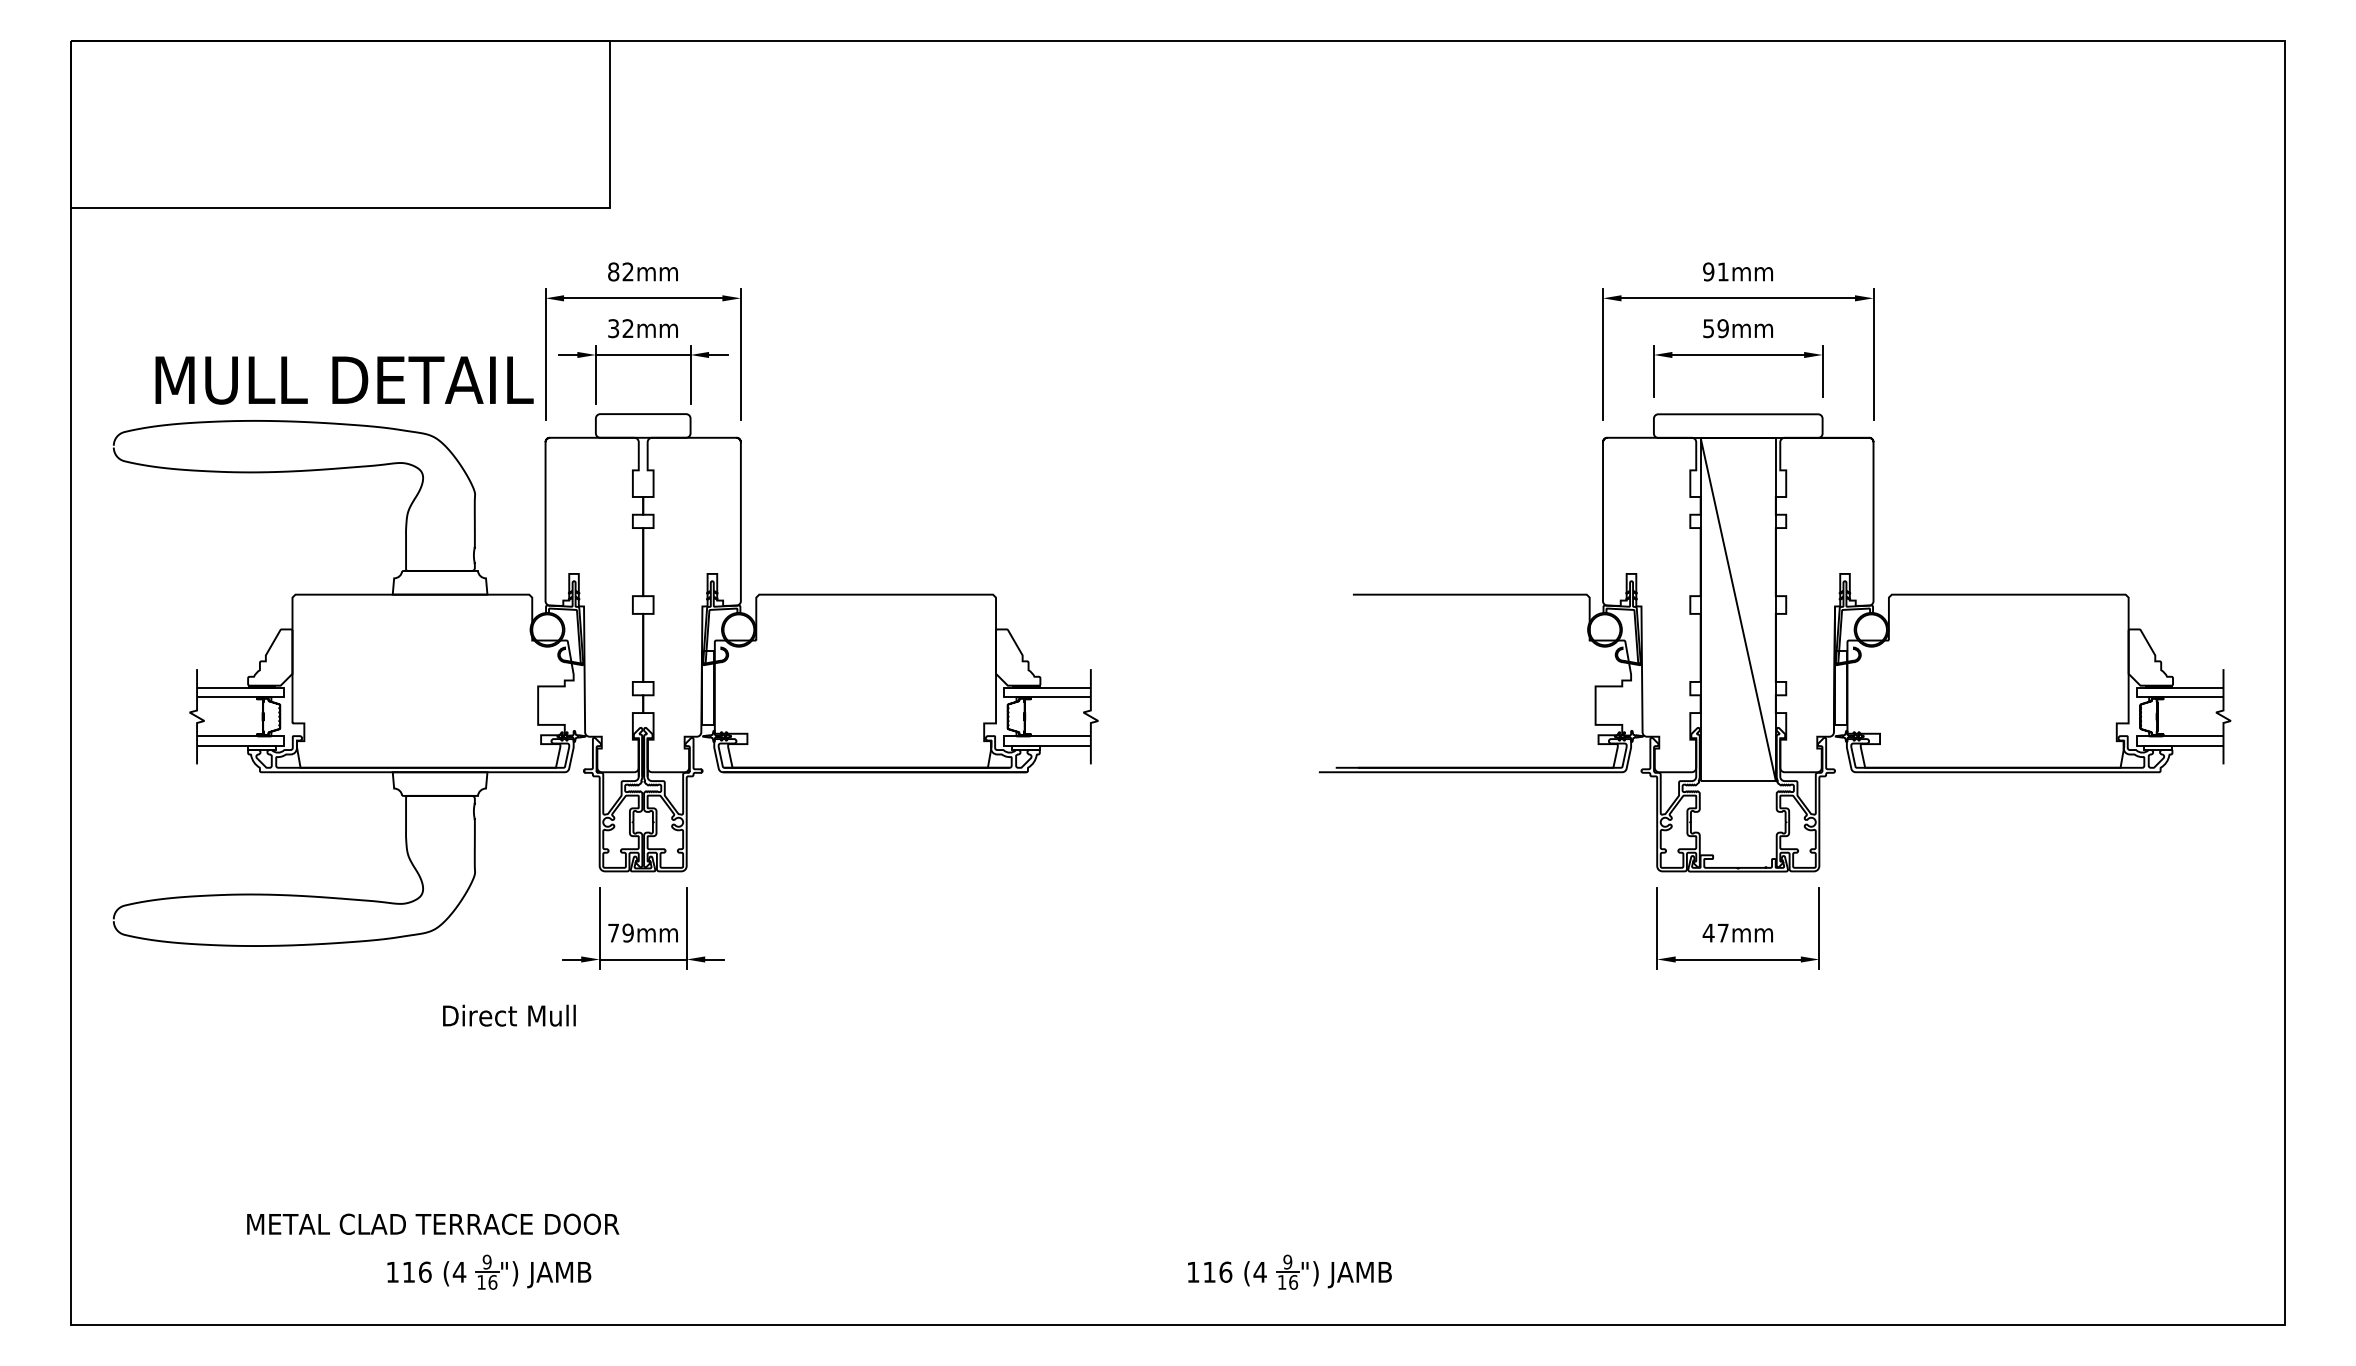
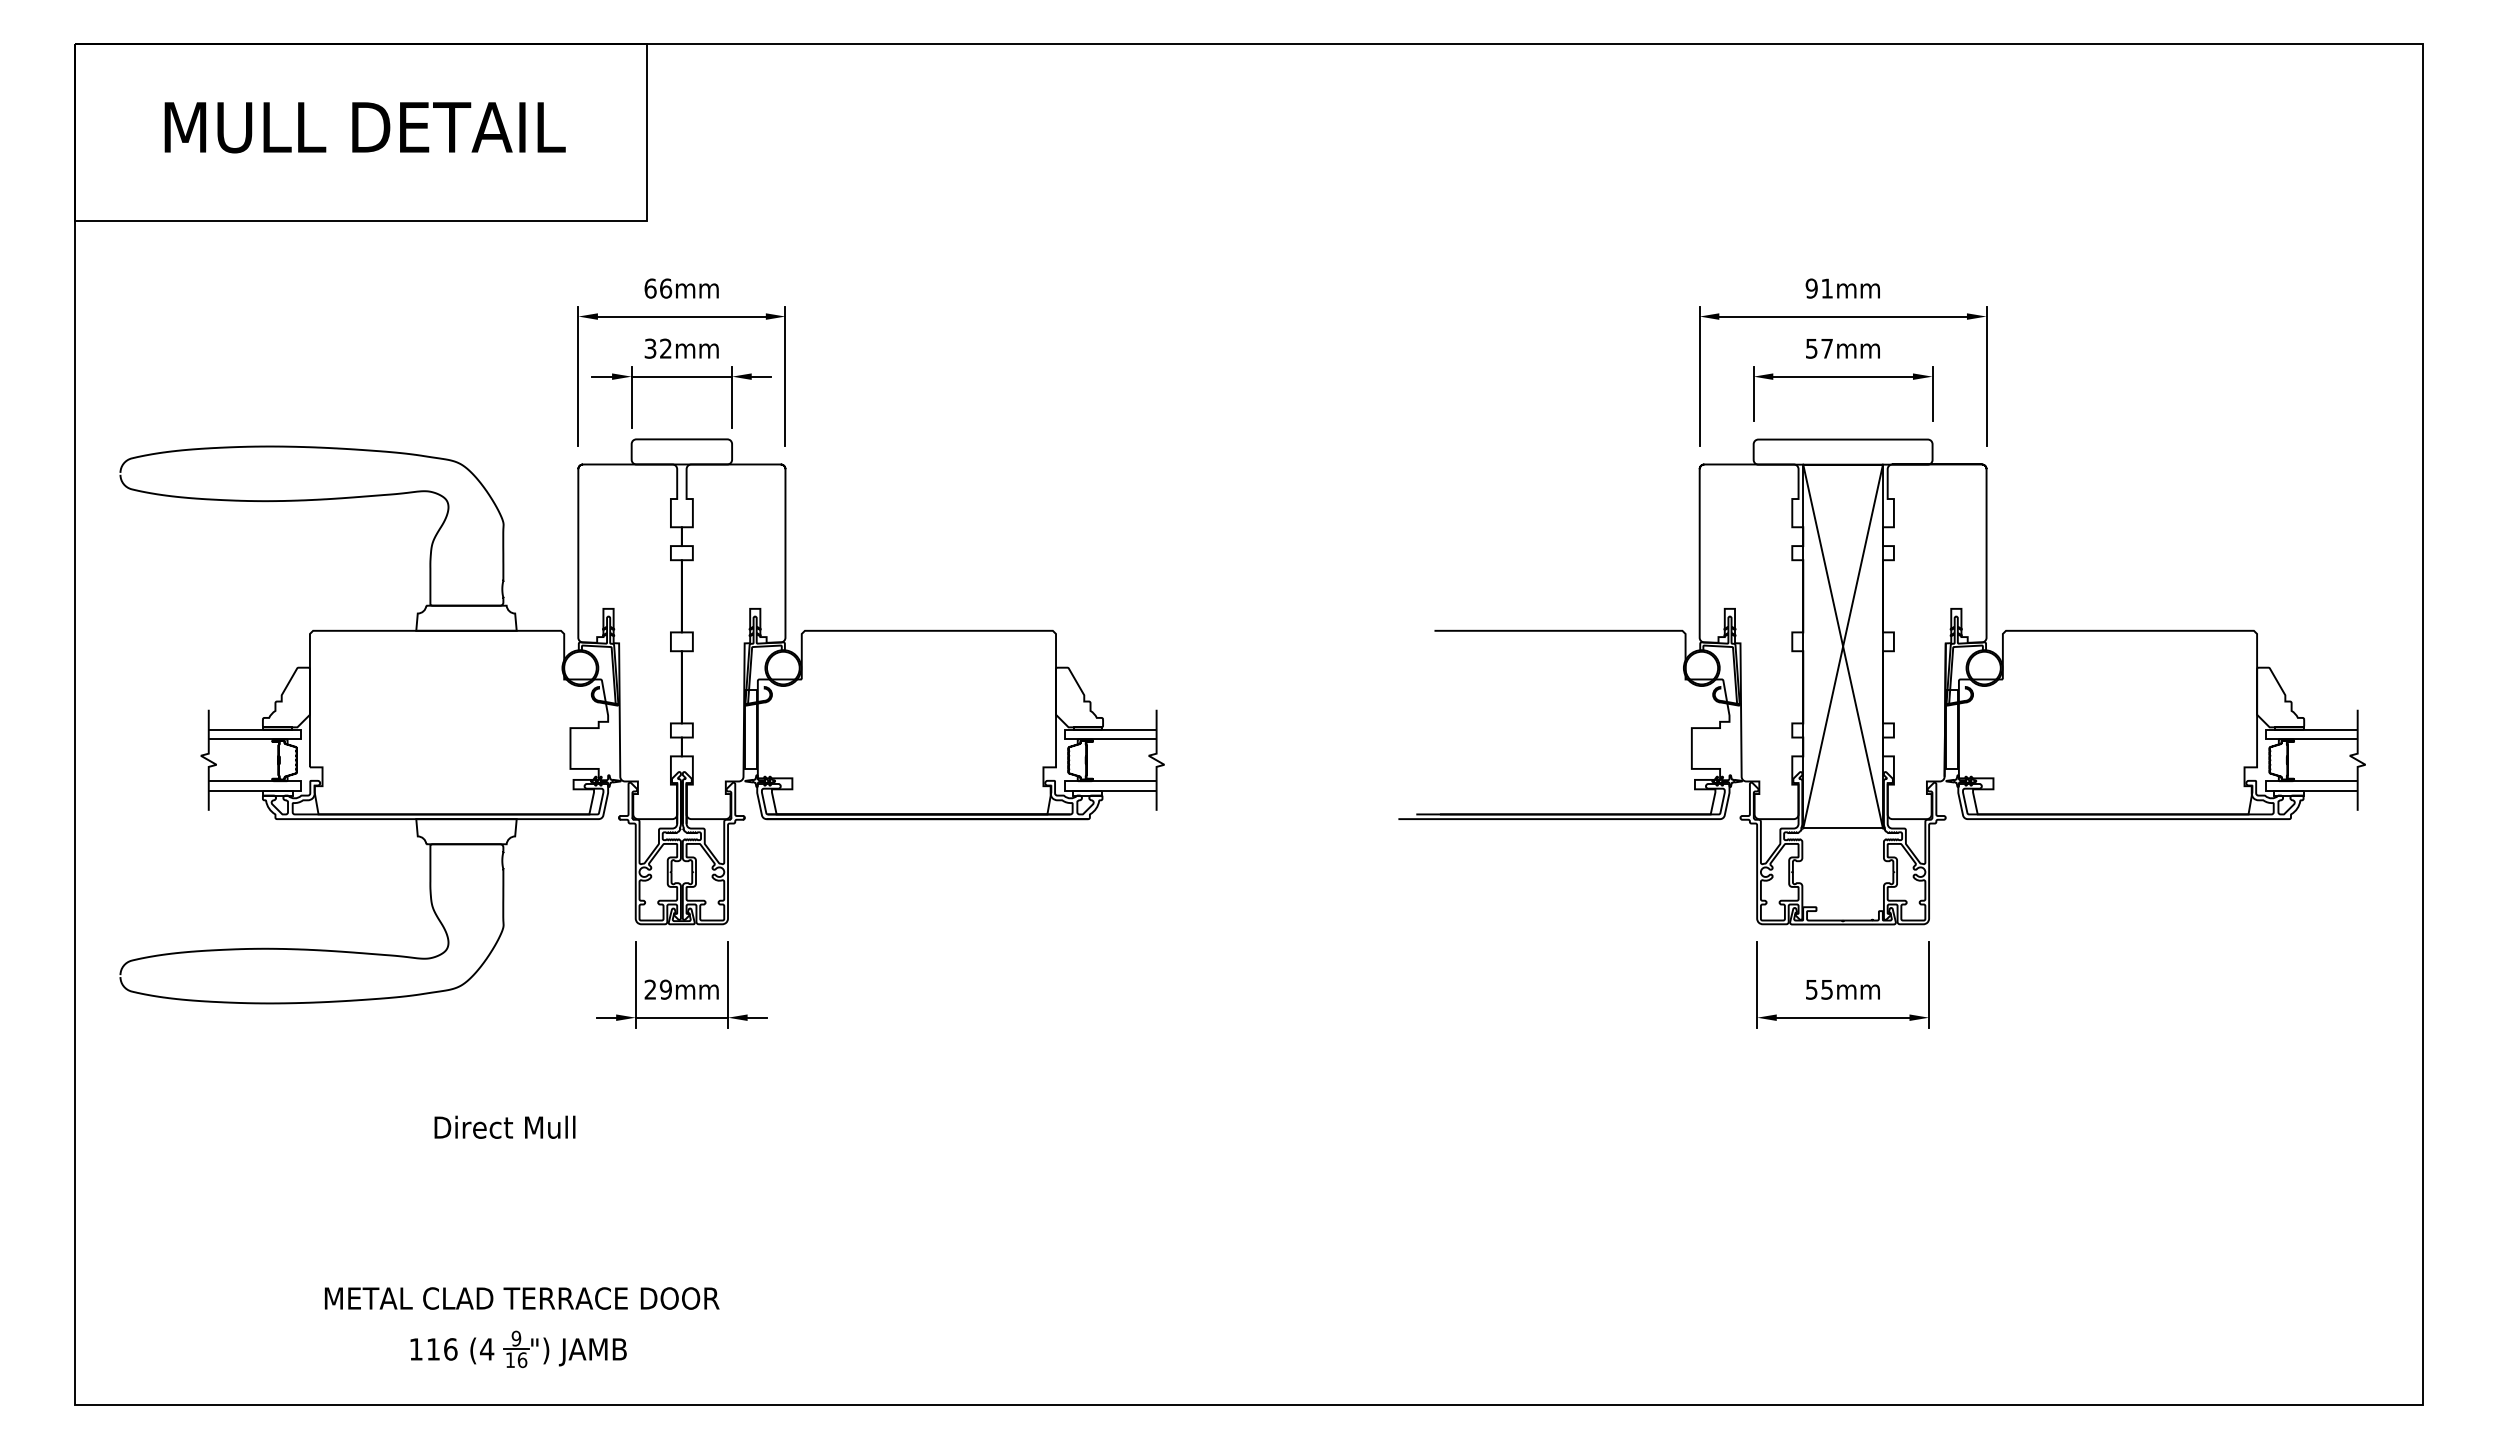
text: (621, 271) -> (658, 288), 82mm -> 66mm
text: (1723, 328) -> (1827, 348), 59mm -> 57mm
text: (343, 380) -> (364, 127), moved
line: (1737, 609) -> (1842, 646), added
text: (613, 932) -> (650, 989), 79mm -> 29mm
text: (1715, 932) -> (1818, 989), 47mm -> 55mm
text: (508, 1014) -> (504, 1126), moved
text: (433, 1224) -> (522, 1298), moved
part: (1289, 1272) -> (1367, 1349), removed

